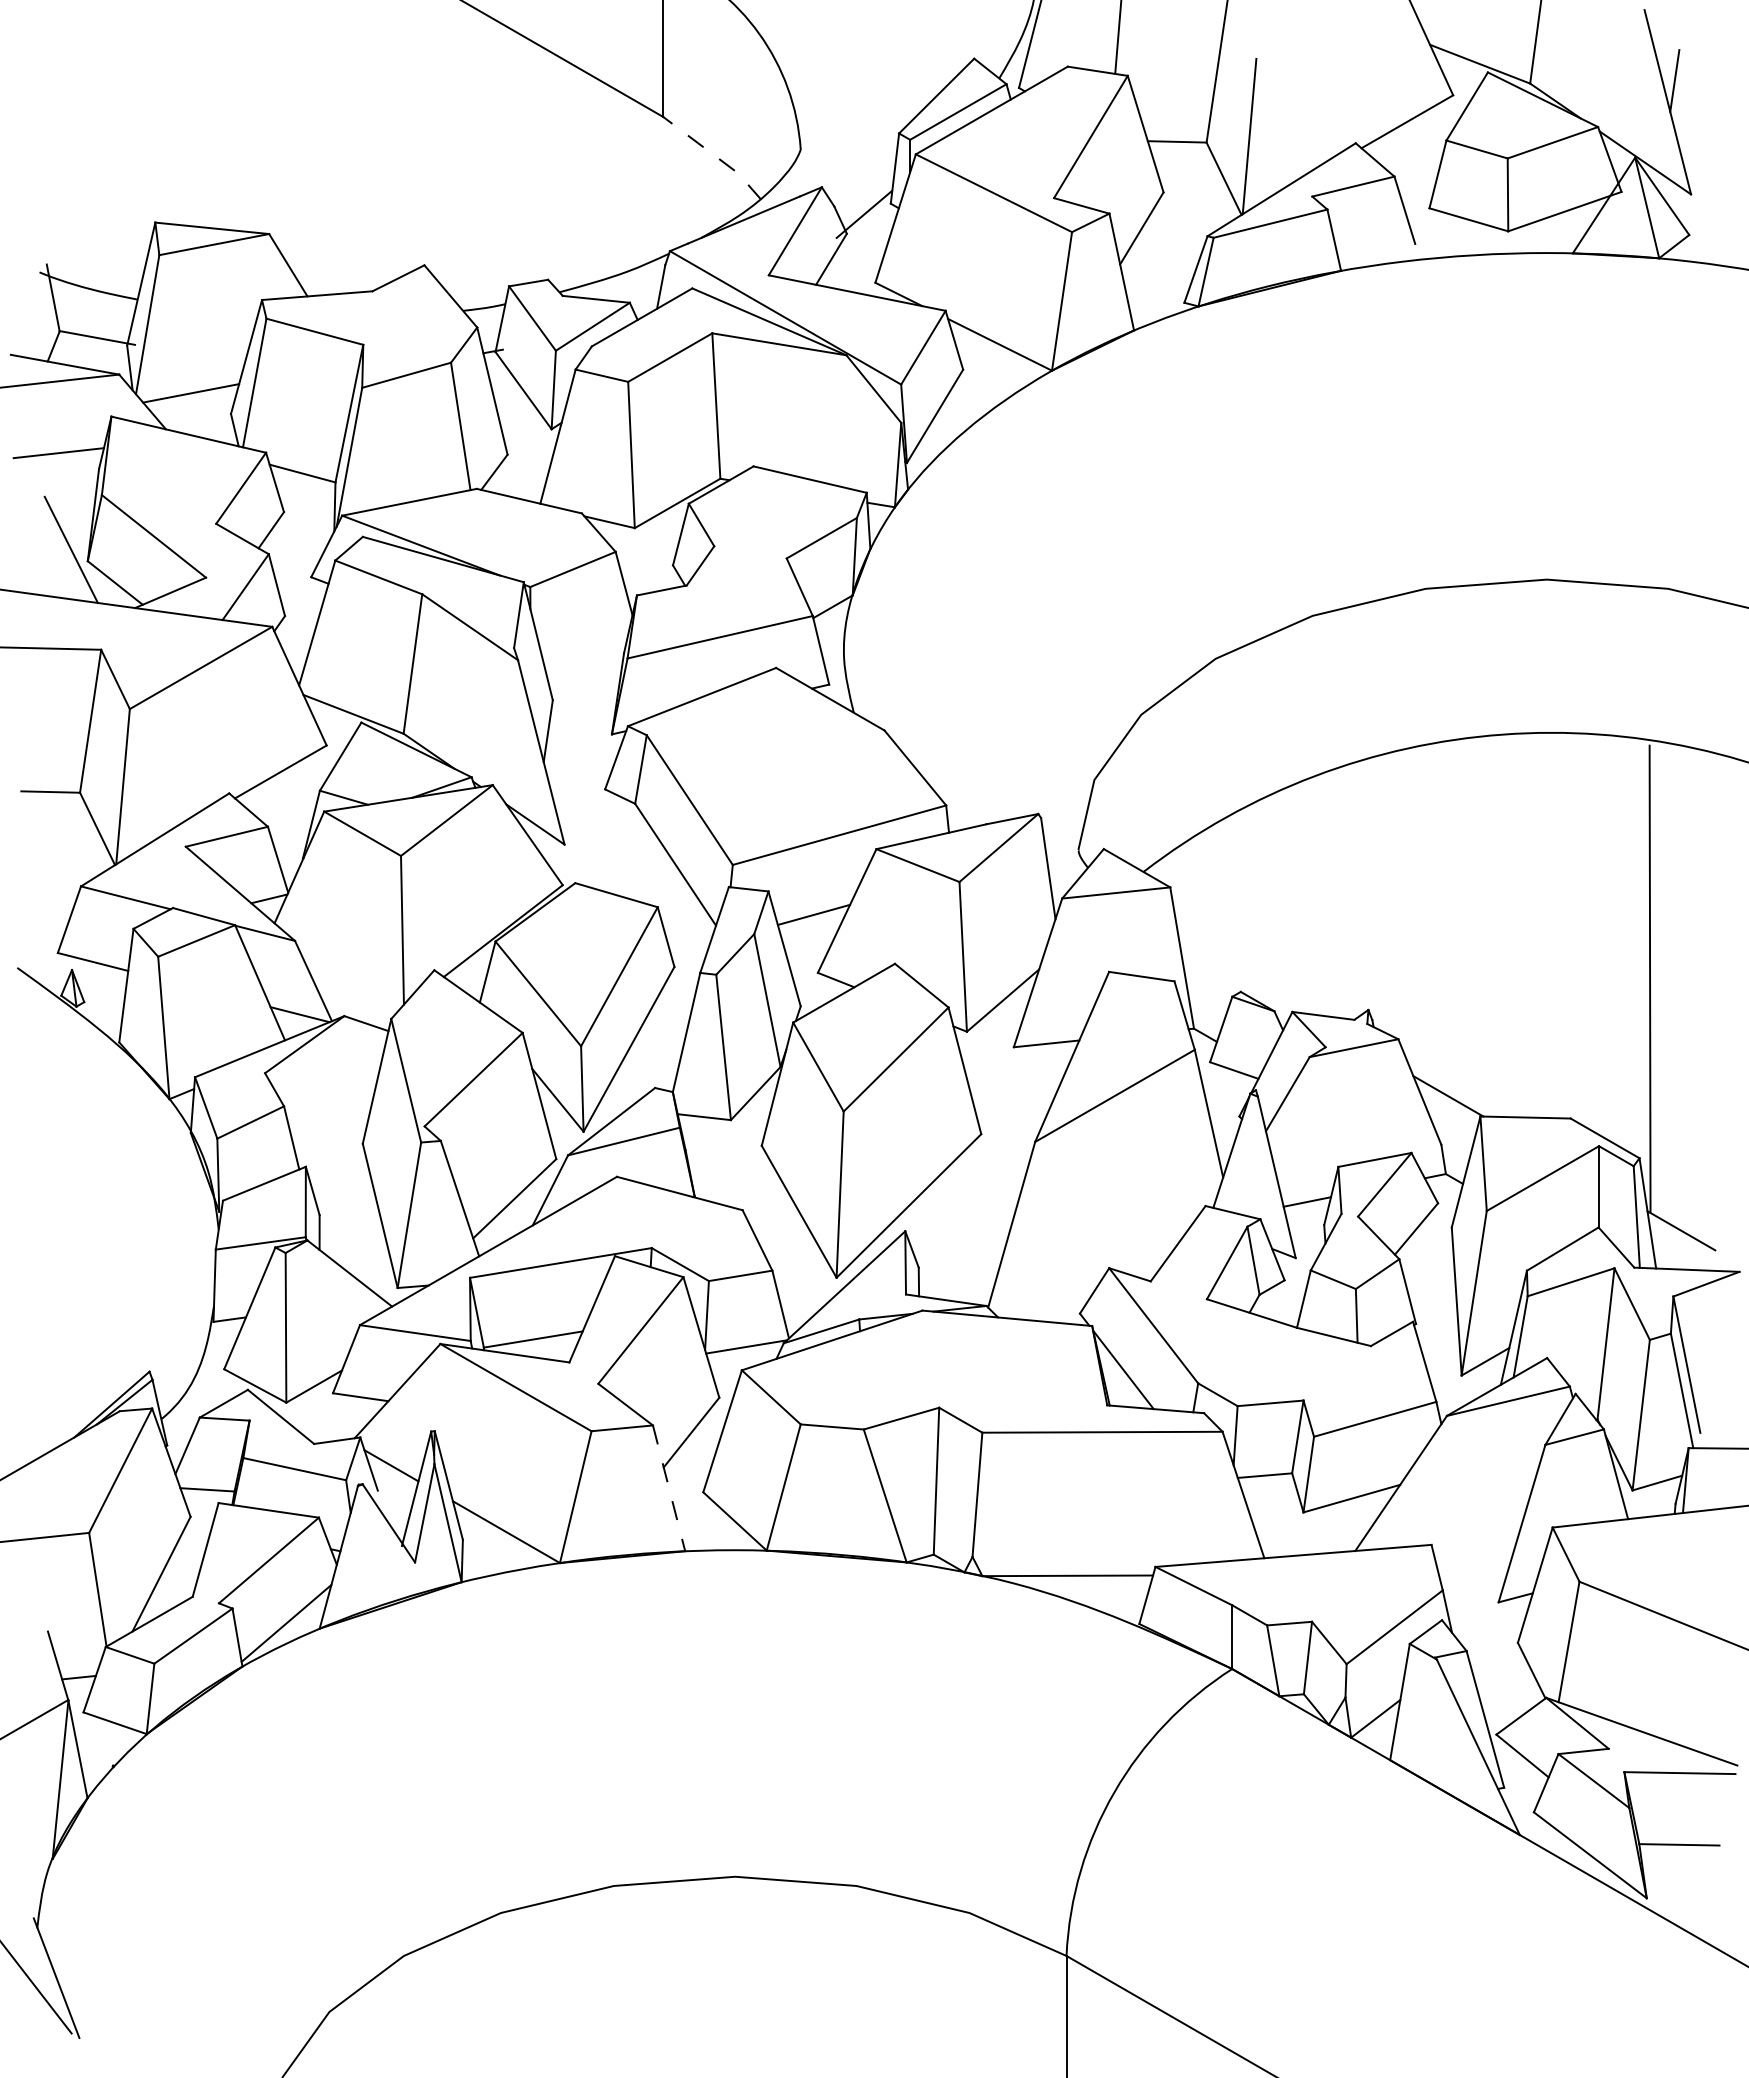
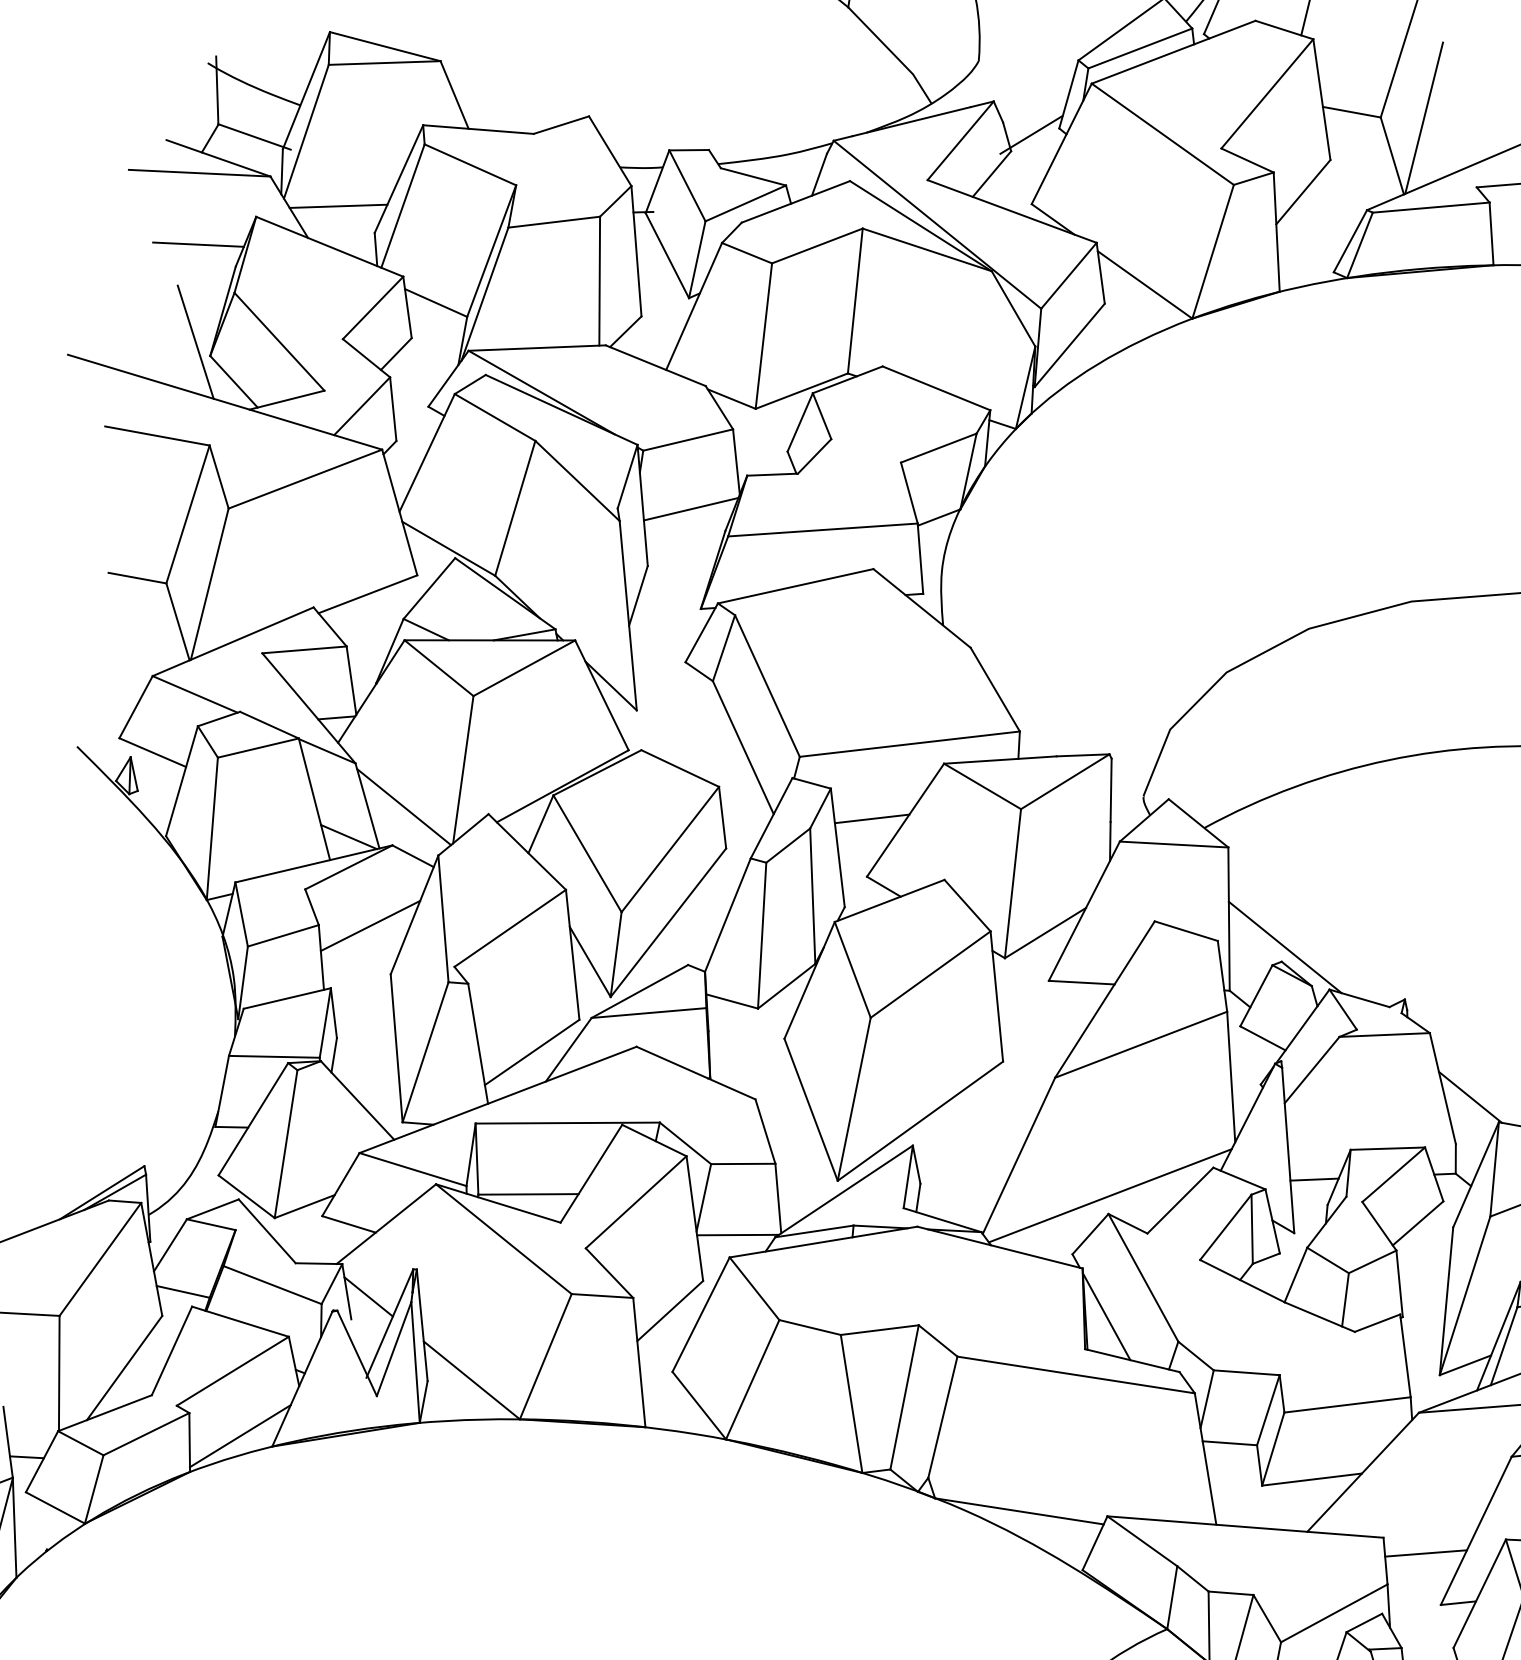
line: (714, 155) -> (892, 53), dashed -> solid
line: (586, 636) -> (691, 508), added
line: (349, 976) -> (403, 807), added
line: (1242, 977) -> (1285, 947), added
line: (335, 1098) -> (370, 925), added
line: (1107, 1249) -> (1109, 1195), added
line: (669, 1488) -> (639, 1362), dashed -> solid
line: (1475, 1553) -> (1425, 1553), added

